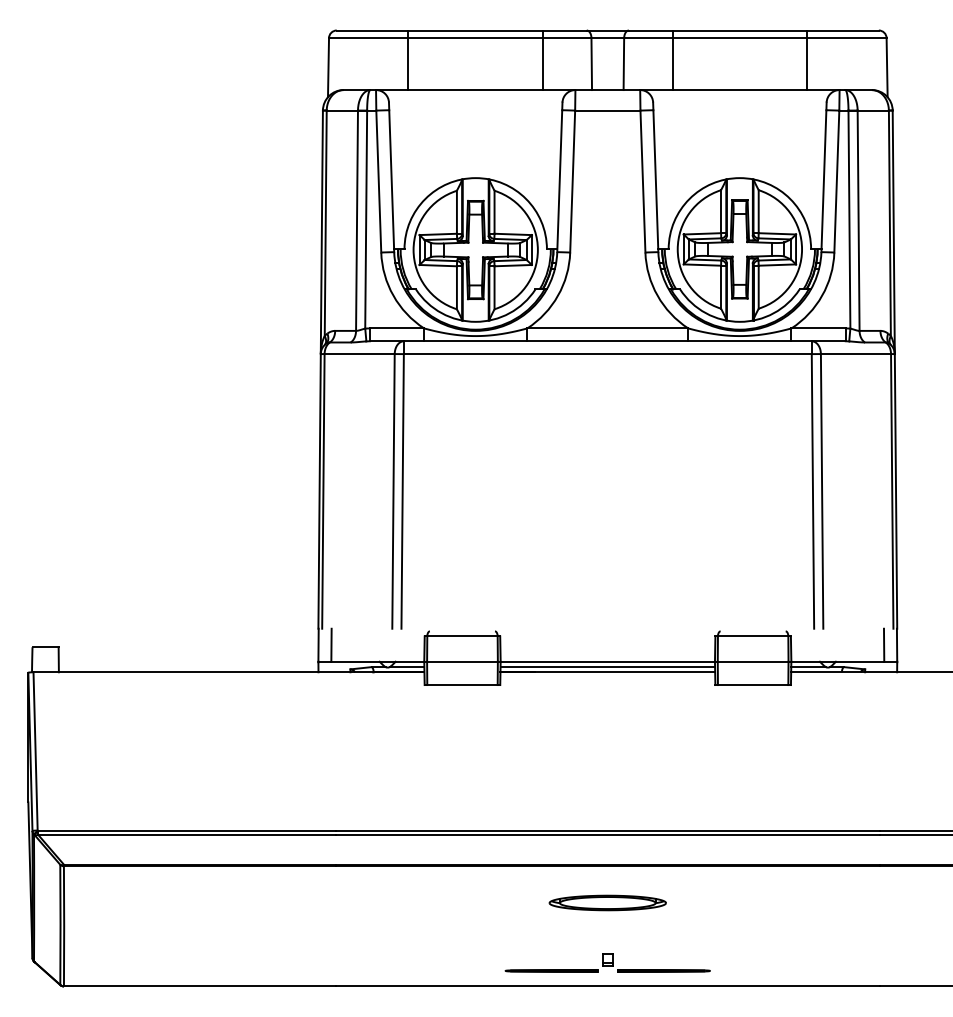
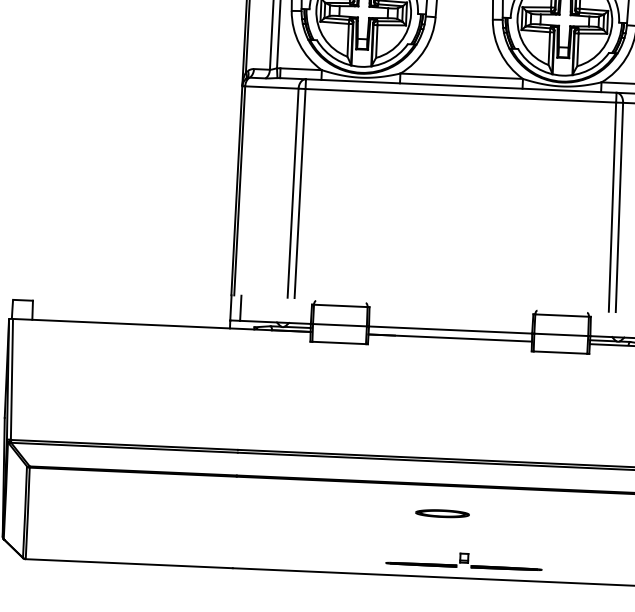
line: (607, 667) -> (450, 334), removed
part: (607, 902) -> (442, 513), size x0.6
part: (607, 962) -> (463, 560), moved

